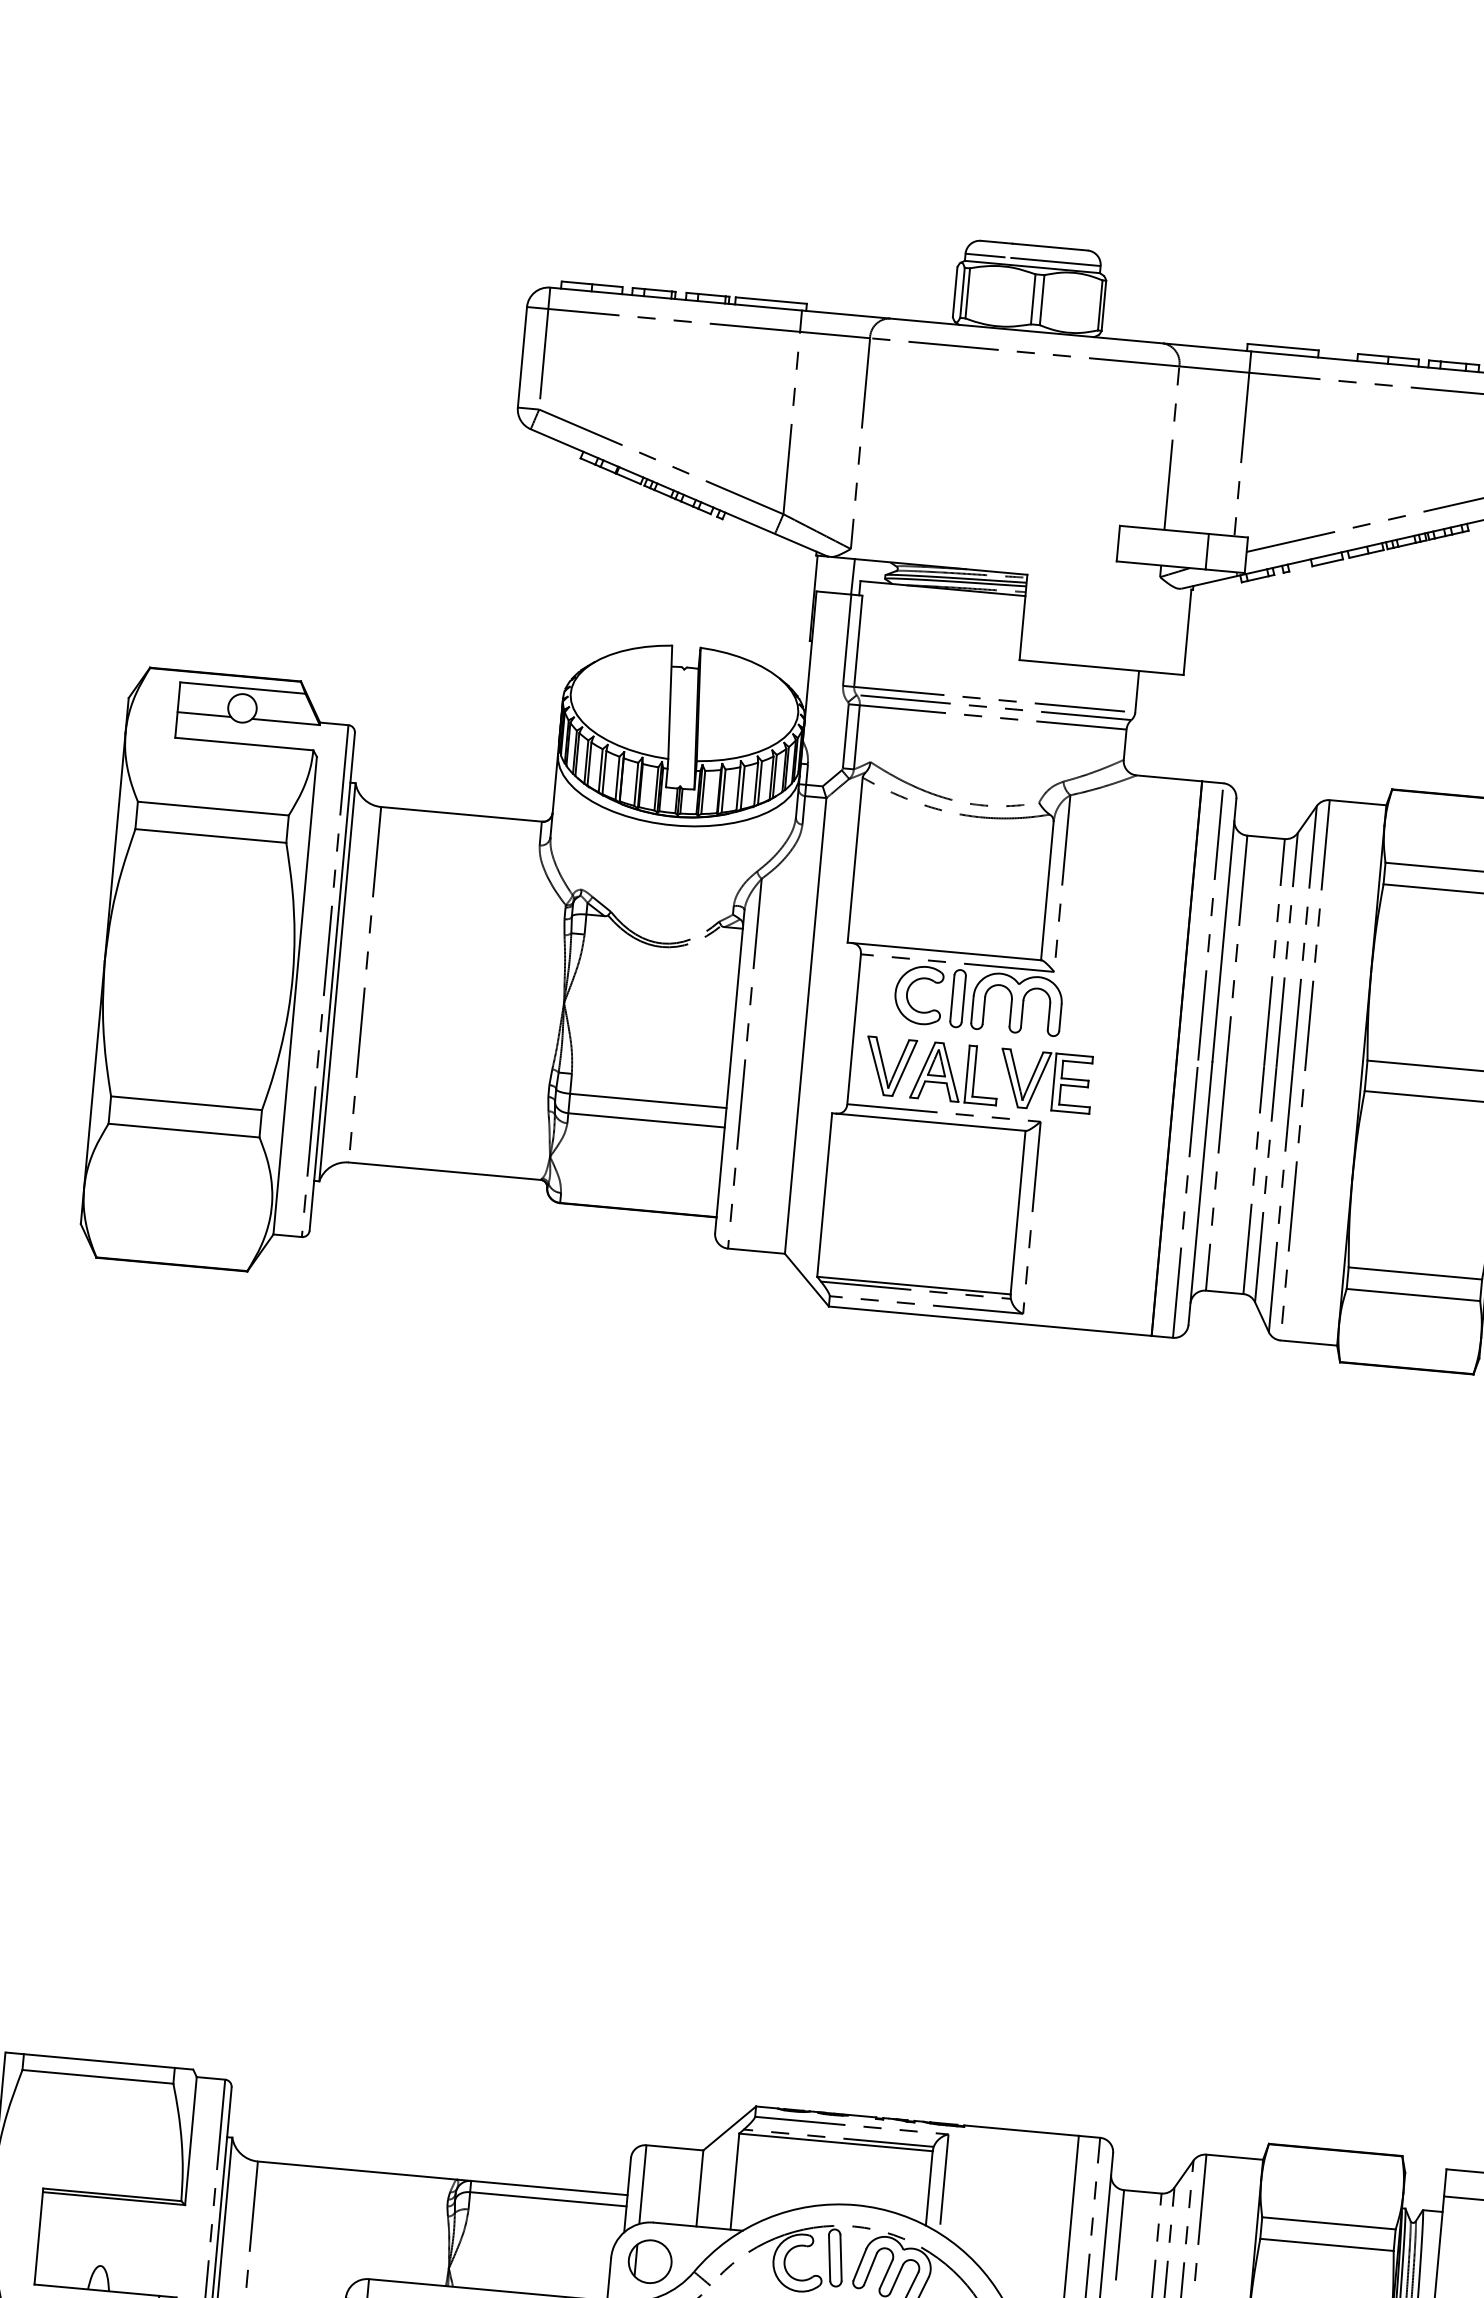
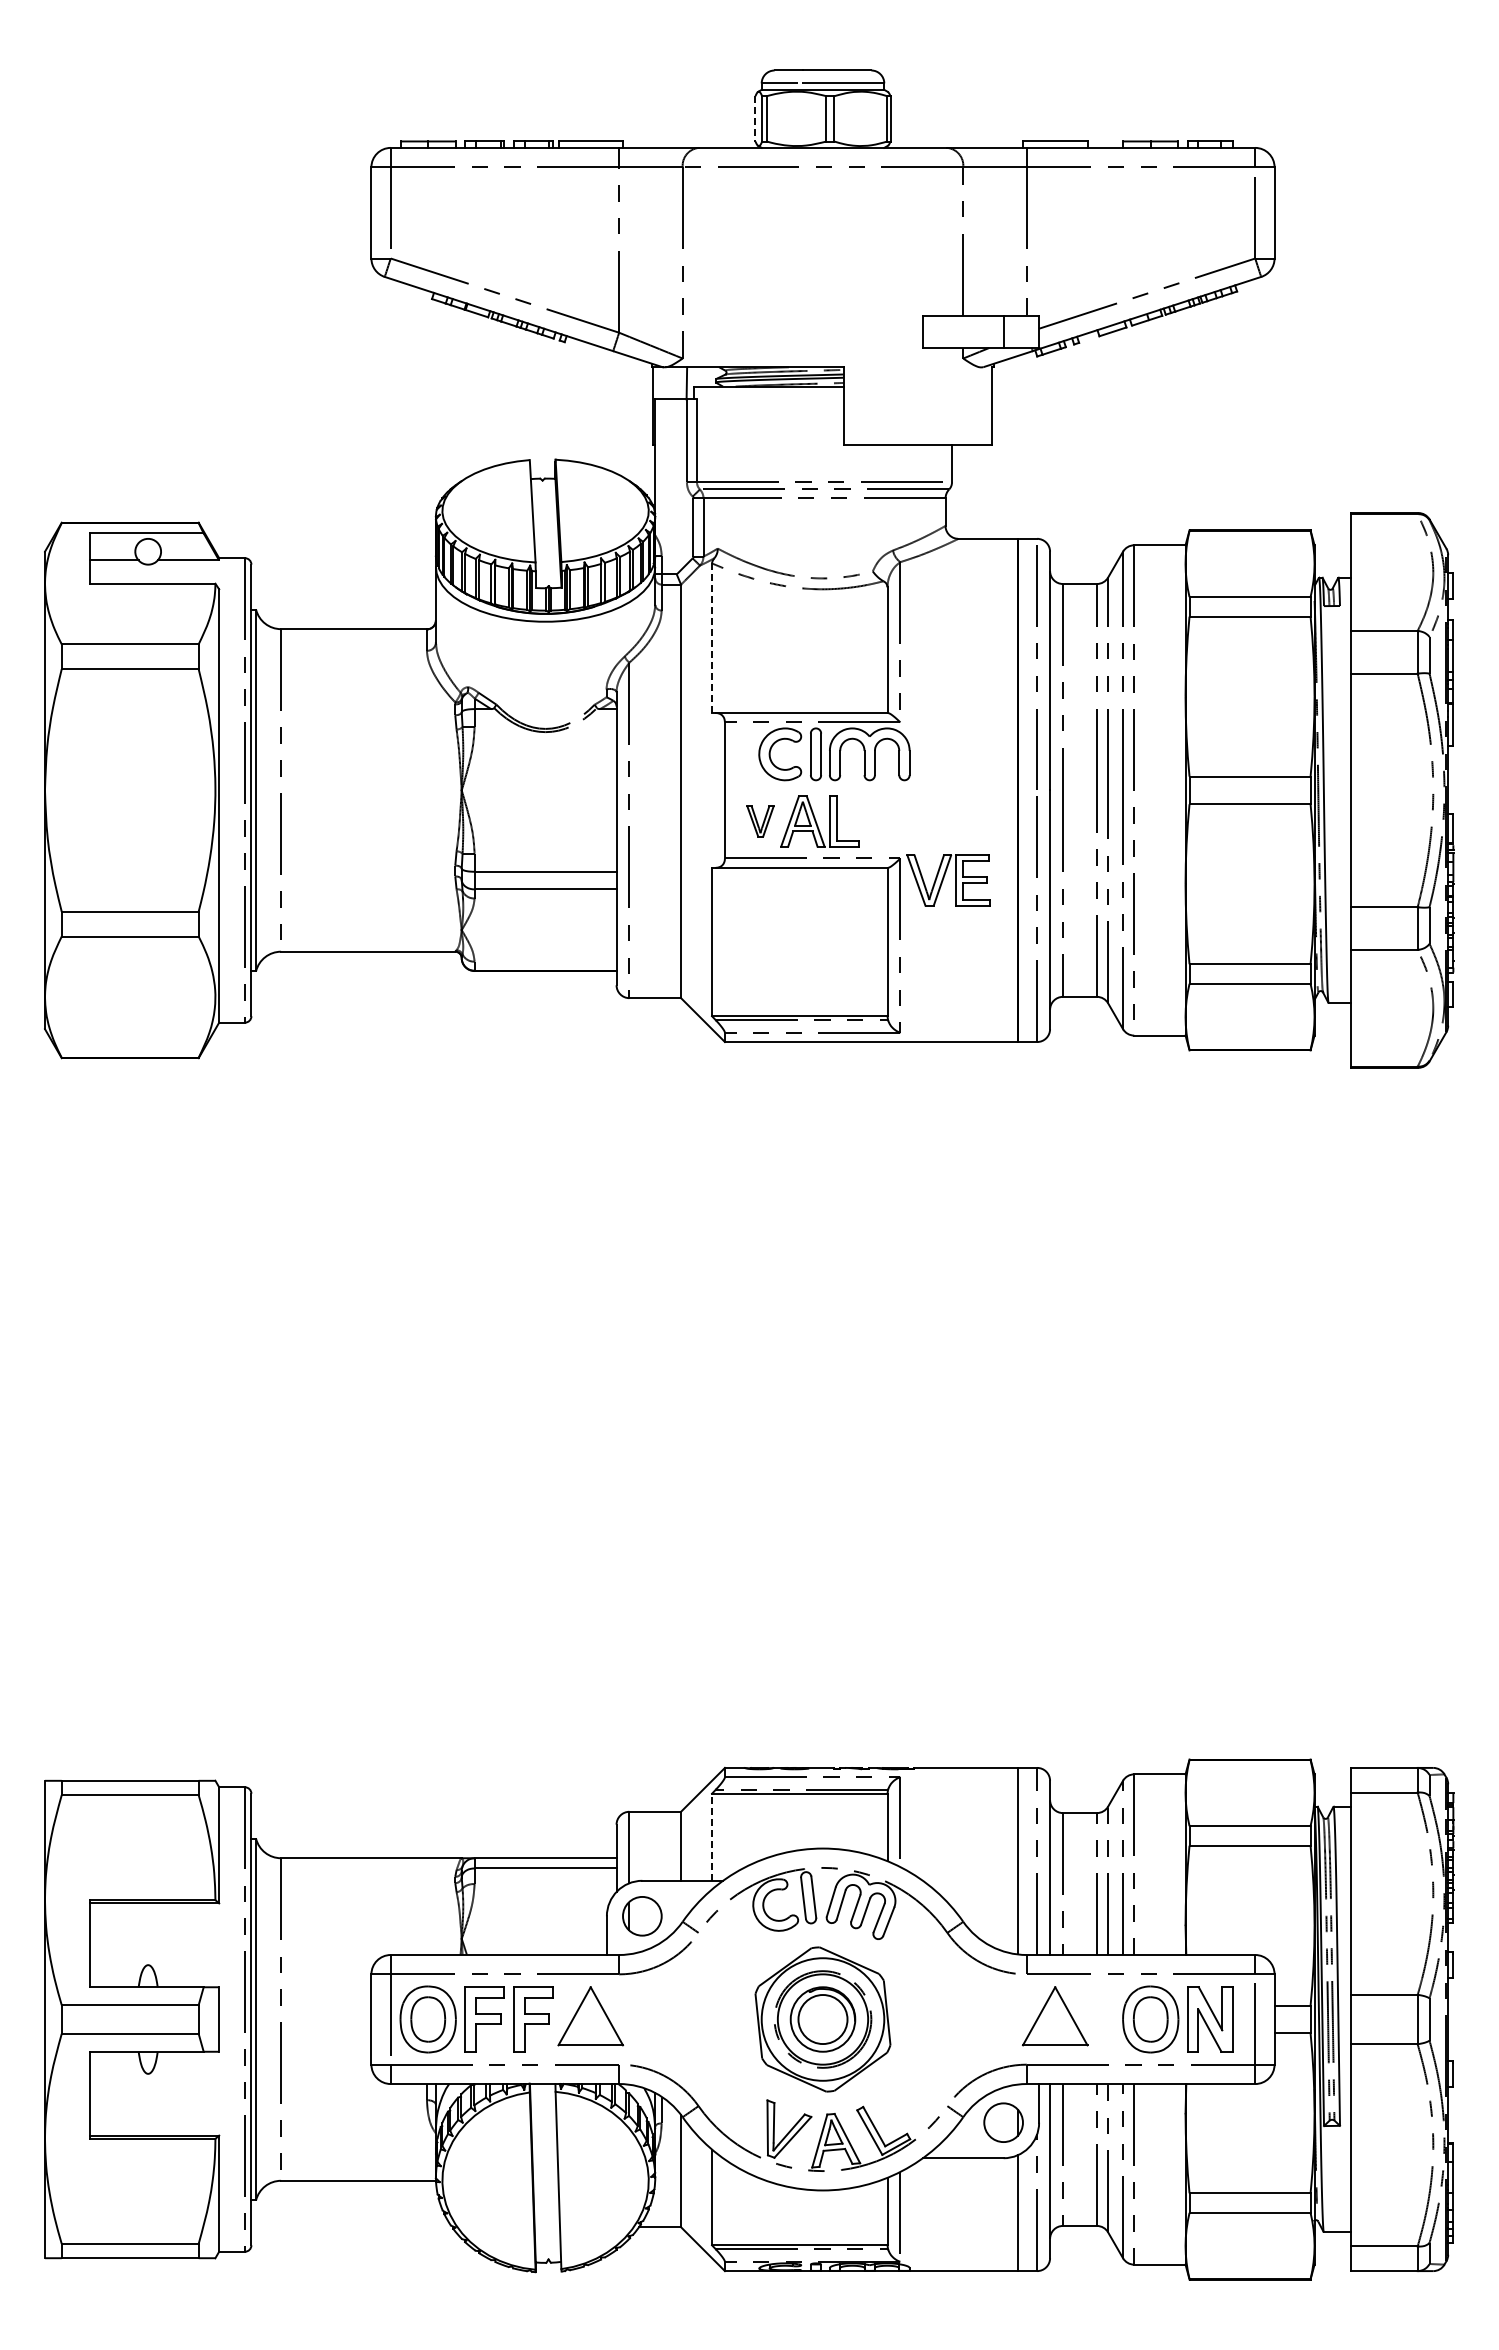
line: (955, 291) -> (755, 118), solid -> dashed
line: (855, 860) -> (712, 638), solid -> dashed
part: (890, 1067) -> (760, 821), size x0.6
part: (1045, 1081) -> (948, 880), moved
line: (735, 2181) -> (712, 1837), solid -> dashed

